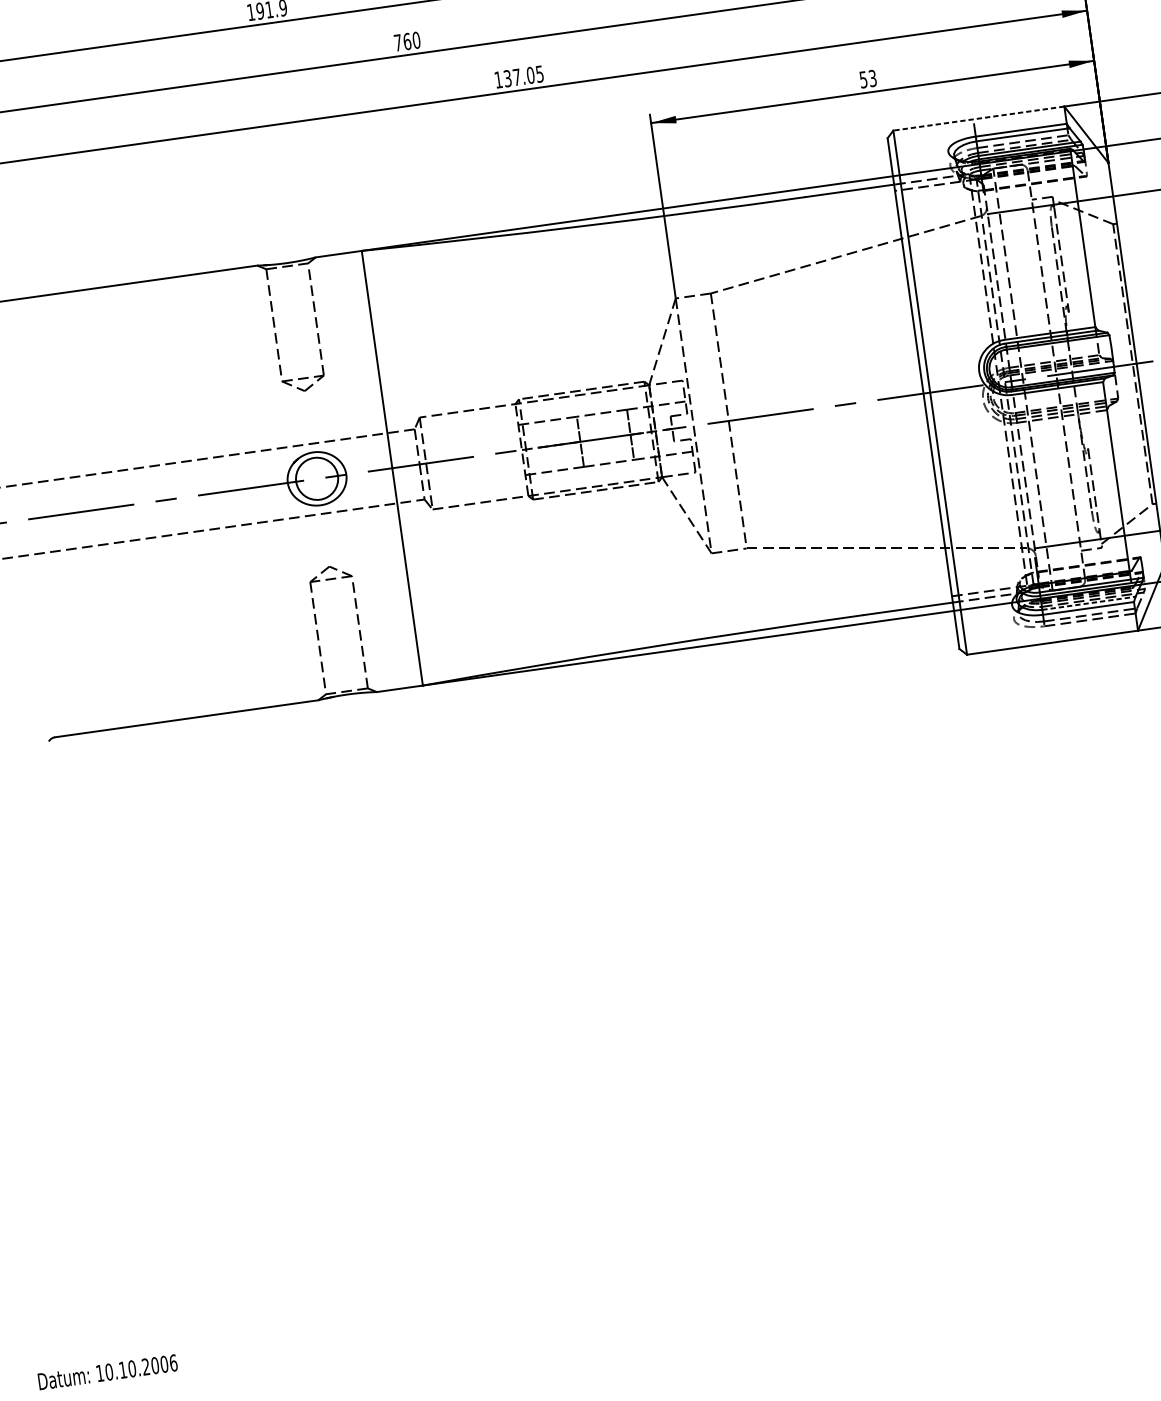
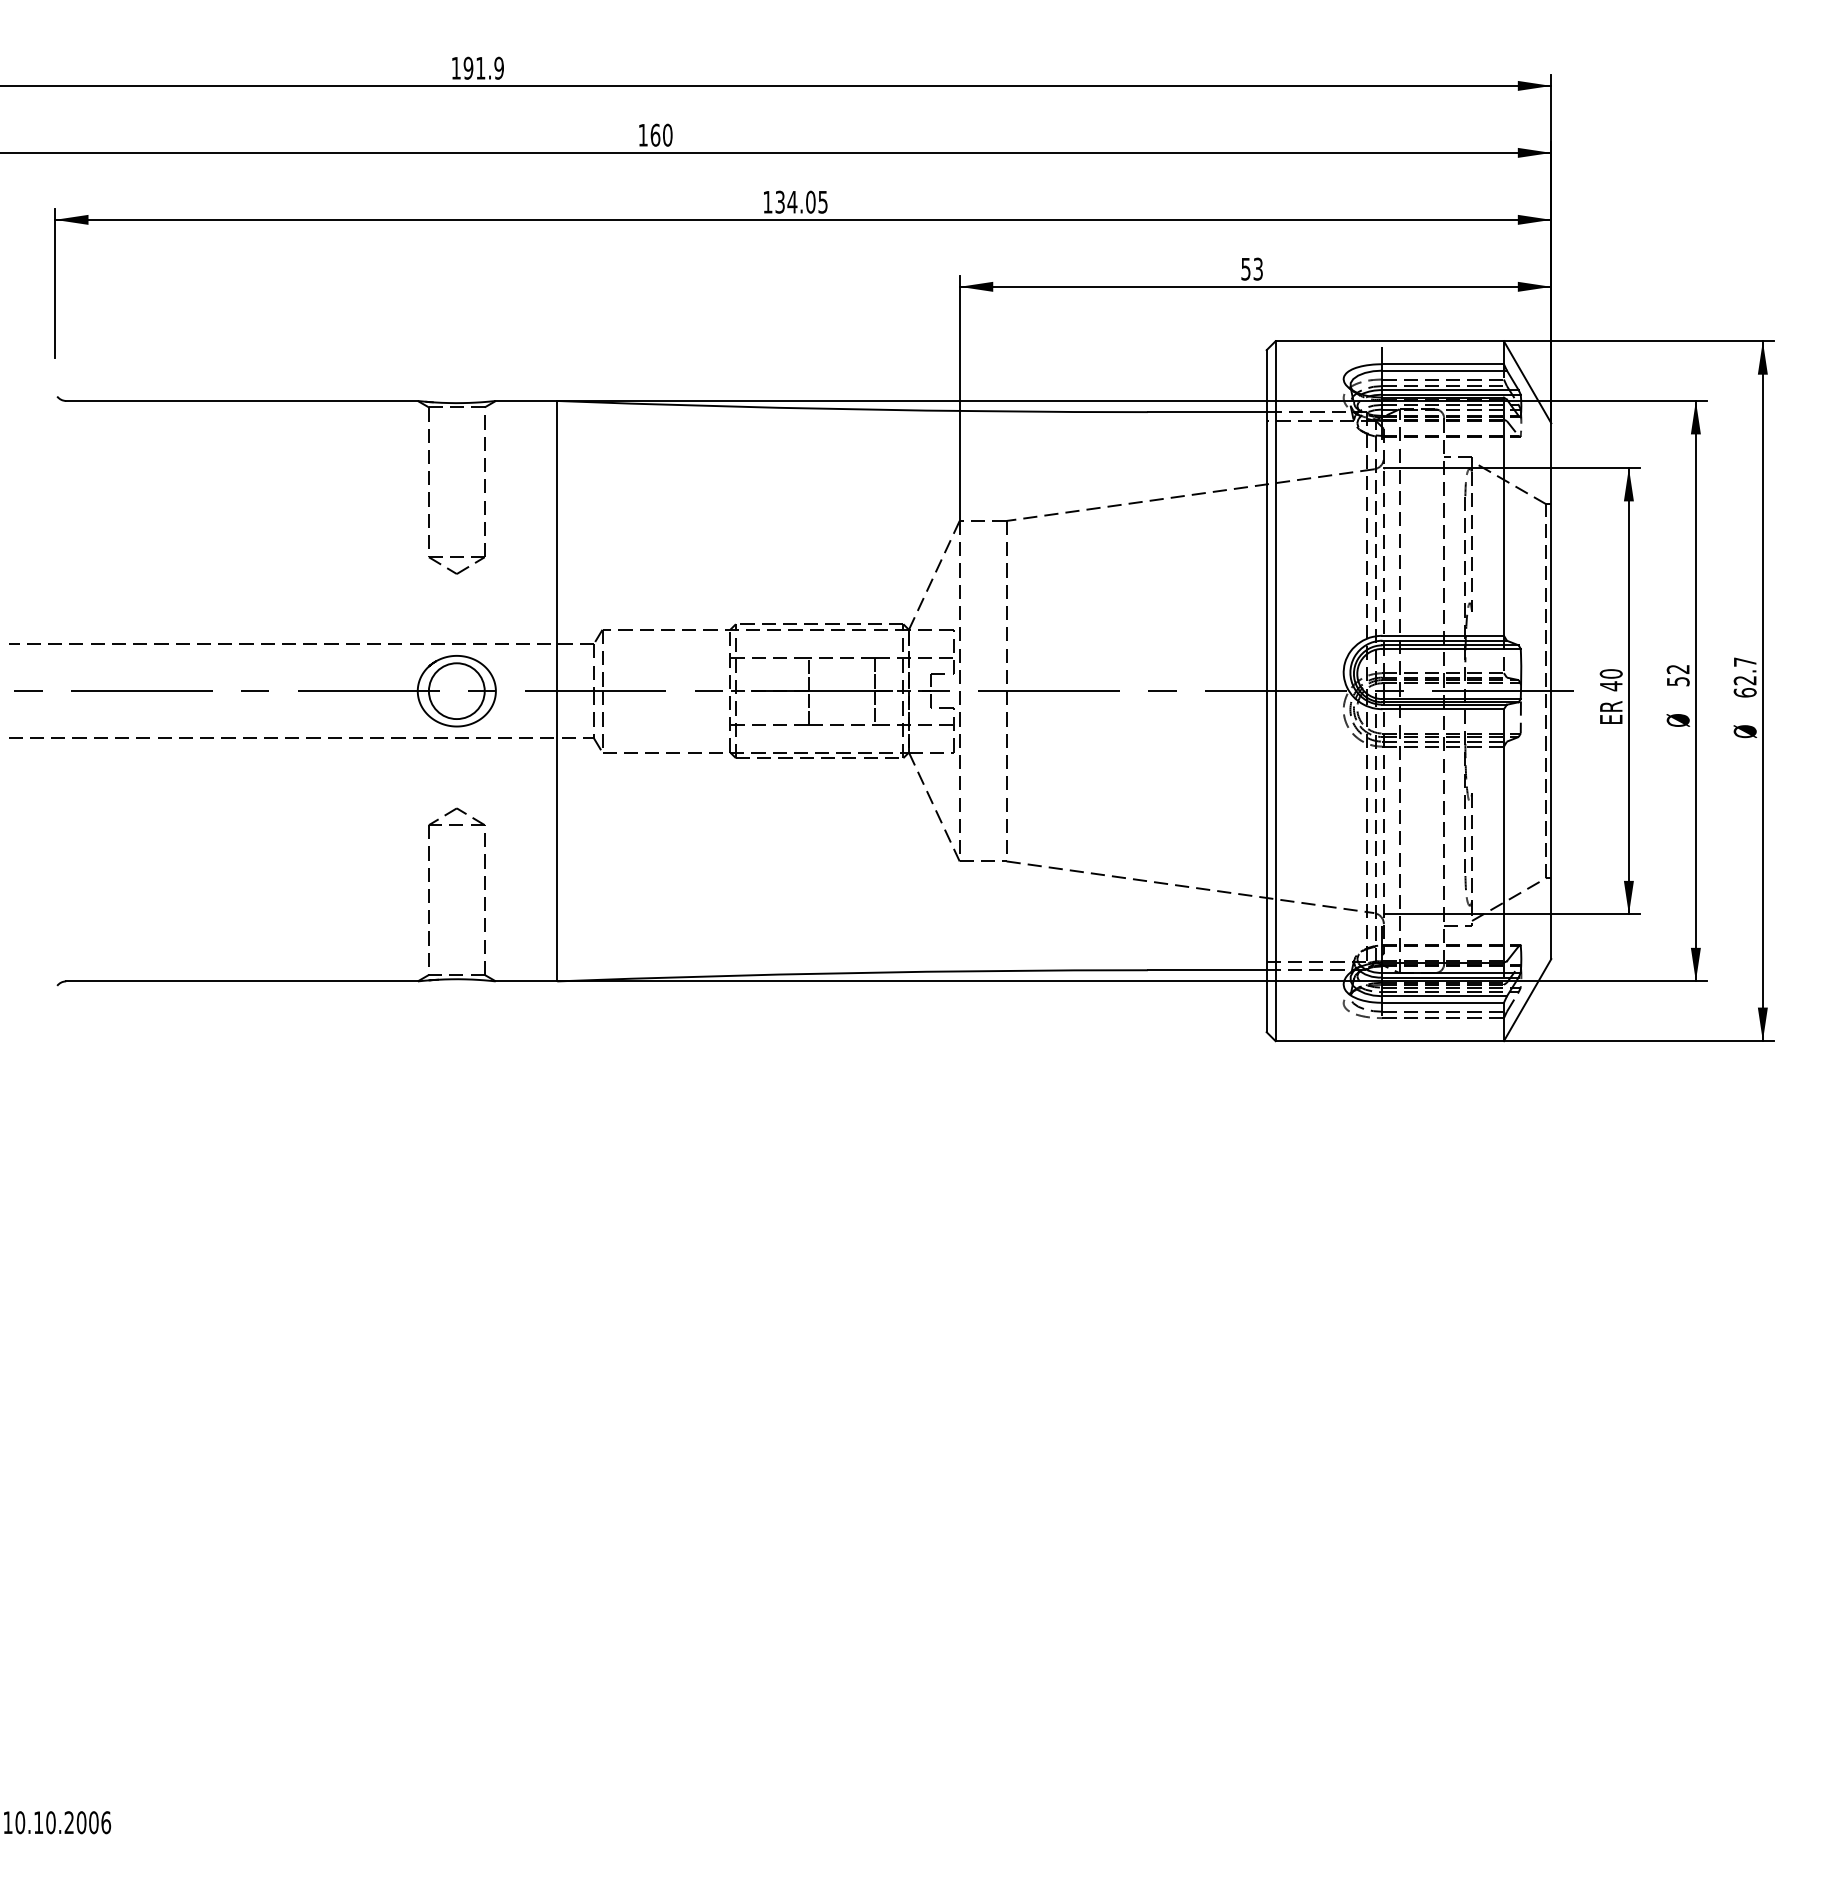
text: (397, 43) -> (642, 135), 760 -> 160
text: (517, 77) -> (792, 202), 137.05 -> 134.05
line: (978, 118) -> (1389, 341), dashed -> solid
line: (1089, 603) -> (1445, 996), dashed -> solid

